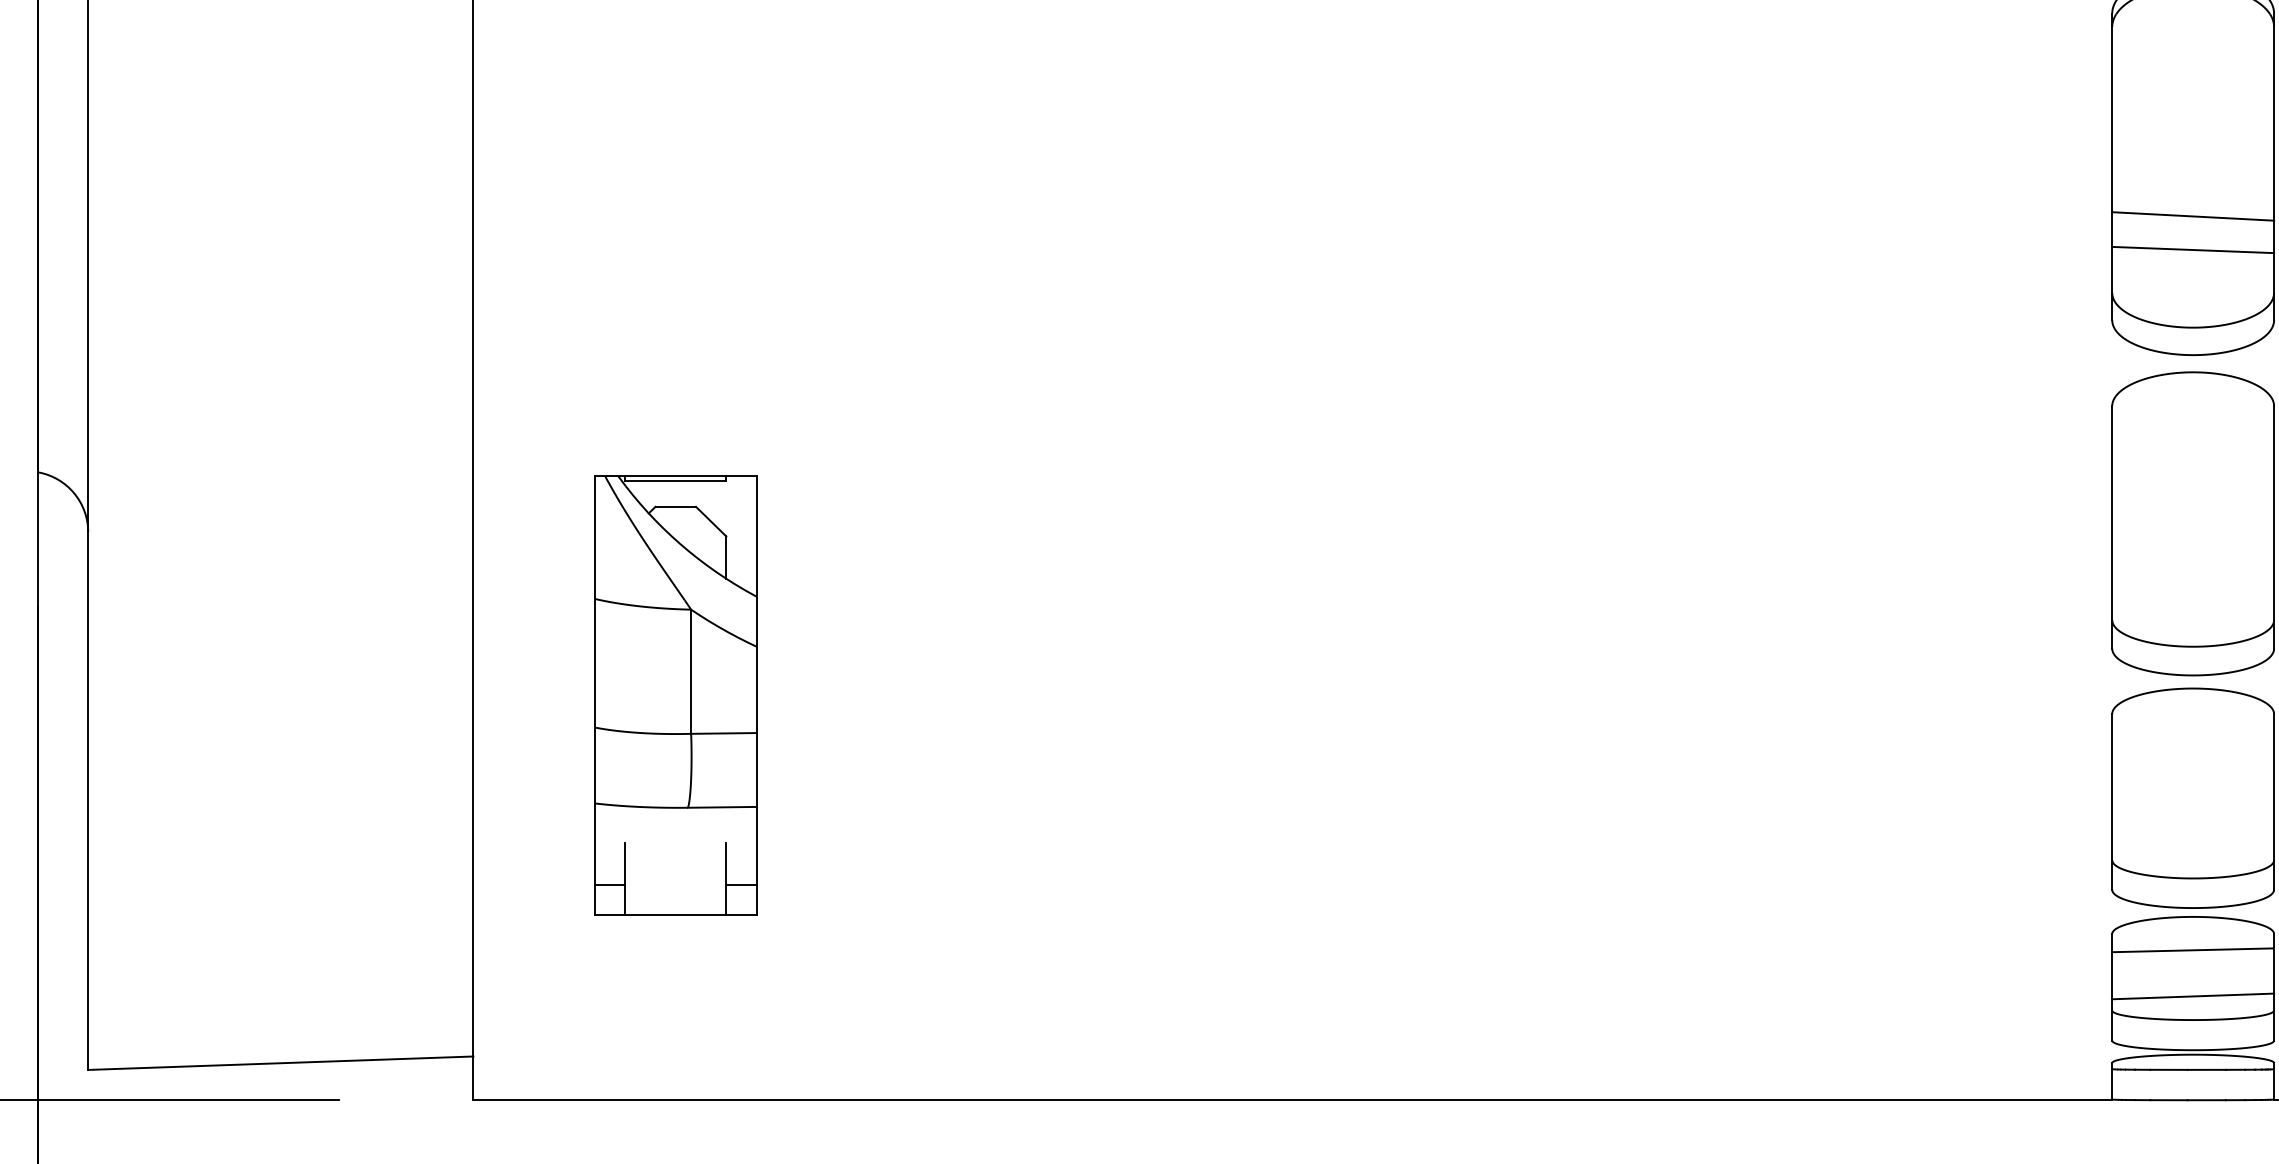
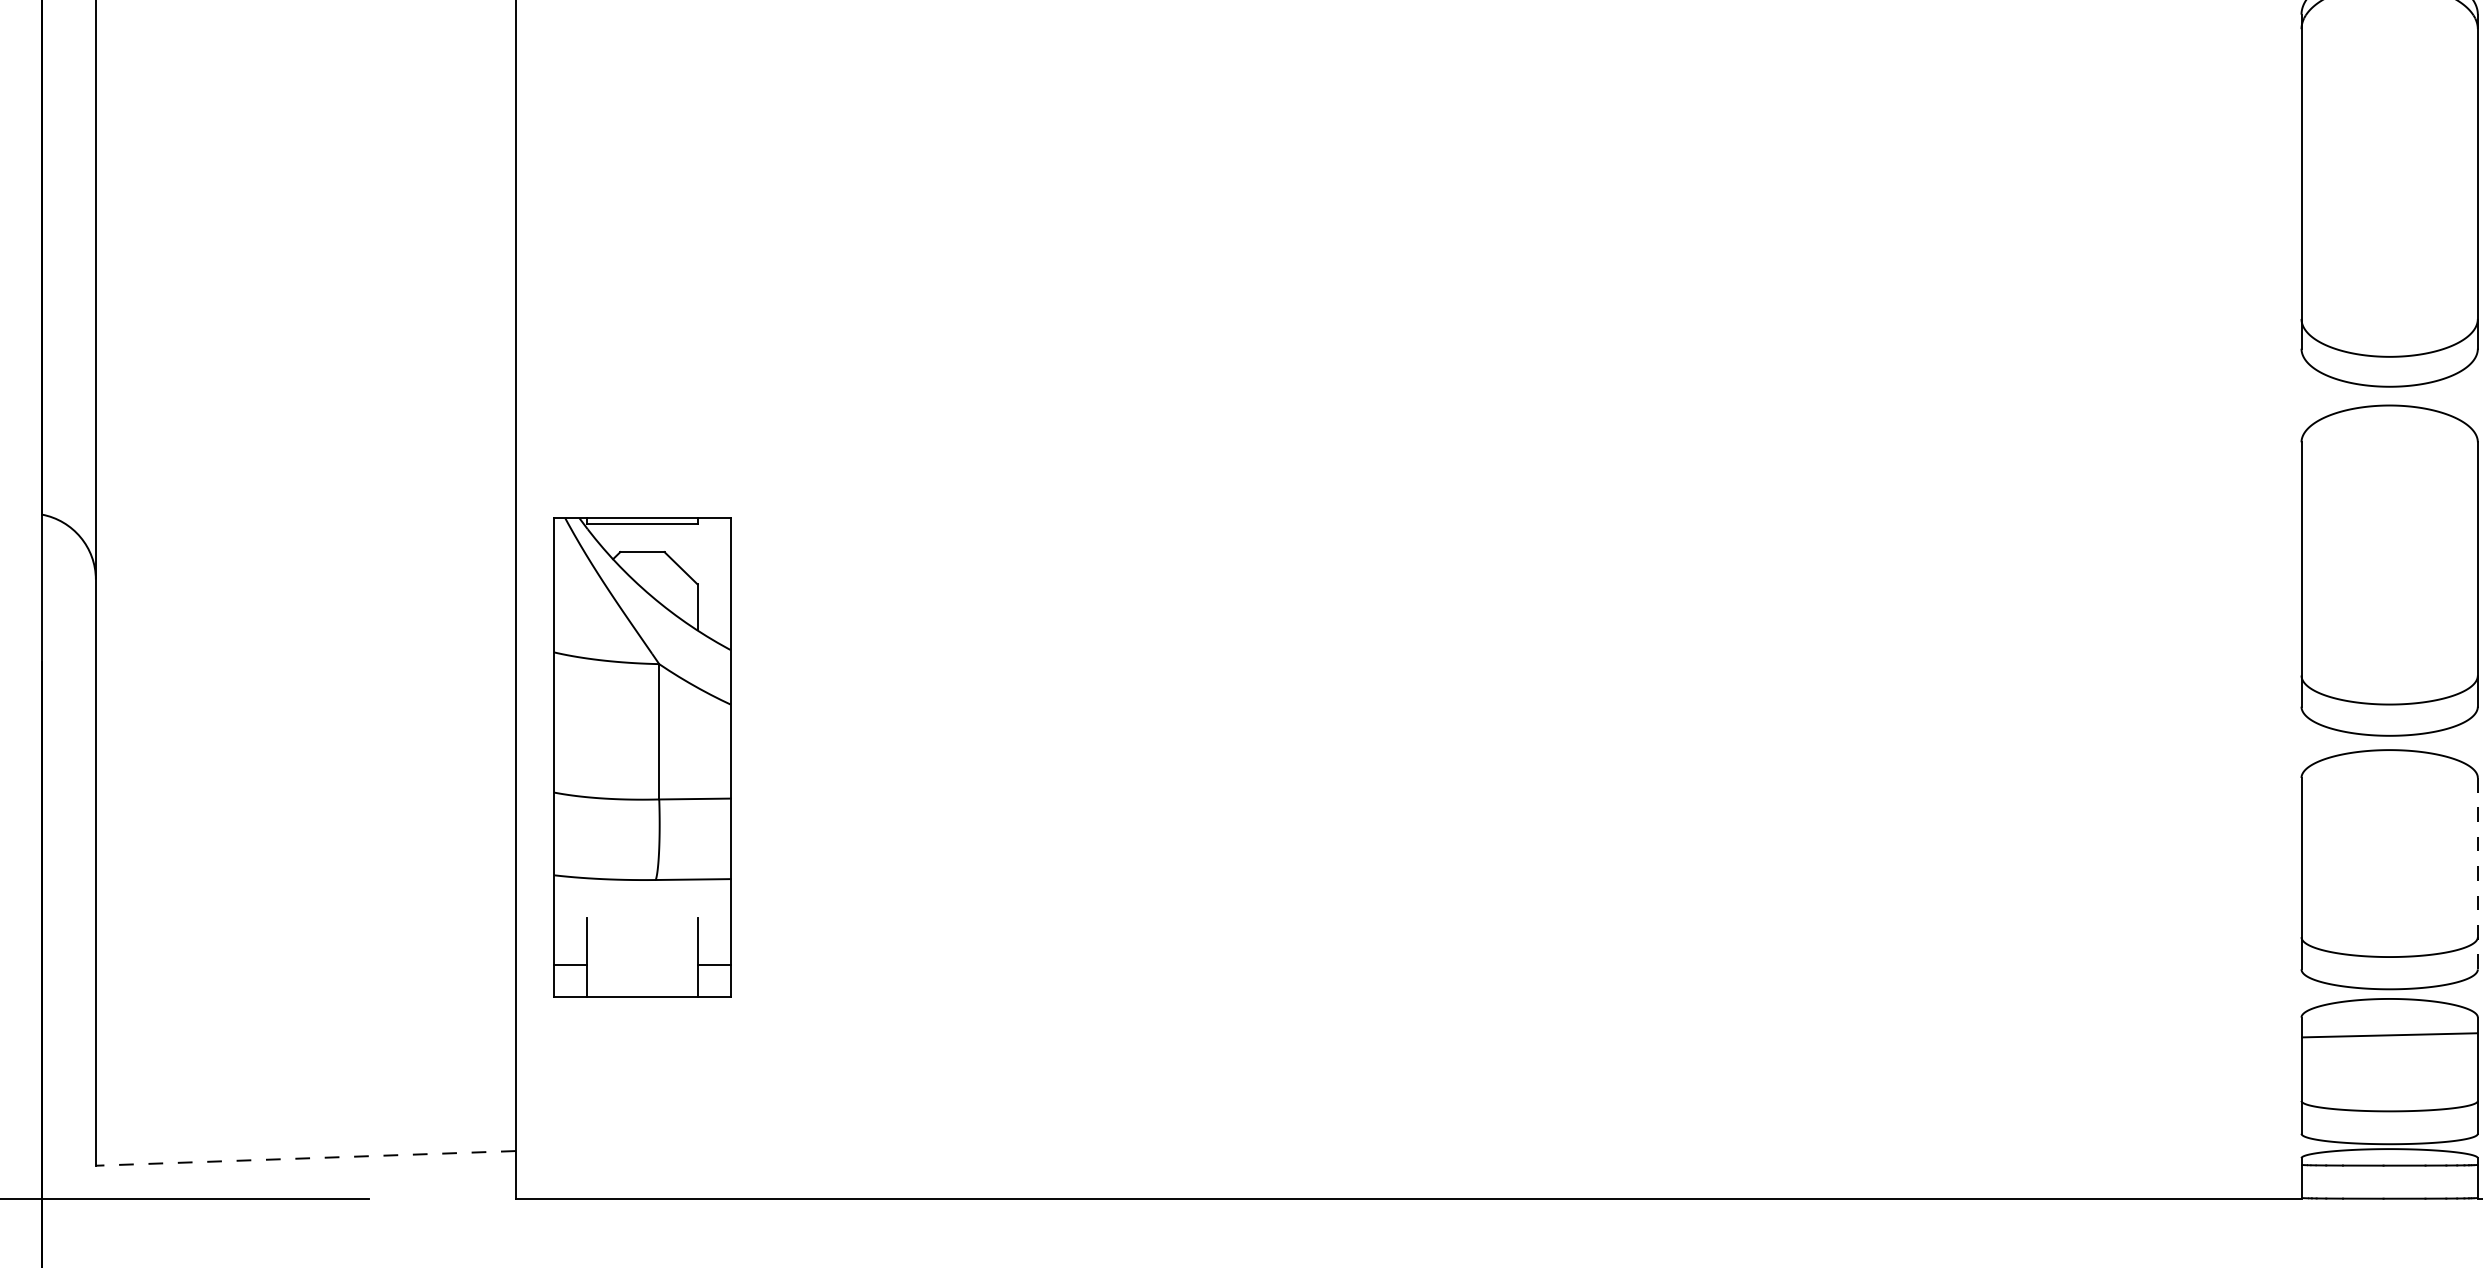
line: (2193, 216) -> (2390, 235), removed
line: (2193, 249) -> (2390, 271), removed
part: (675, 695) -> (642, 757), moved
line: (2274, 801) -> (2478, 873), solid -> dashed
line: (2193, 996) -> (2390, 1085), removed
line: (280, 1063) -> (305, 1158), solid -> dashed

